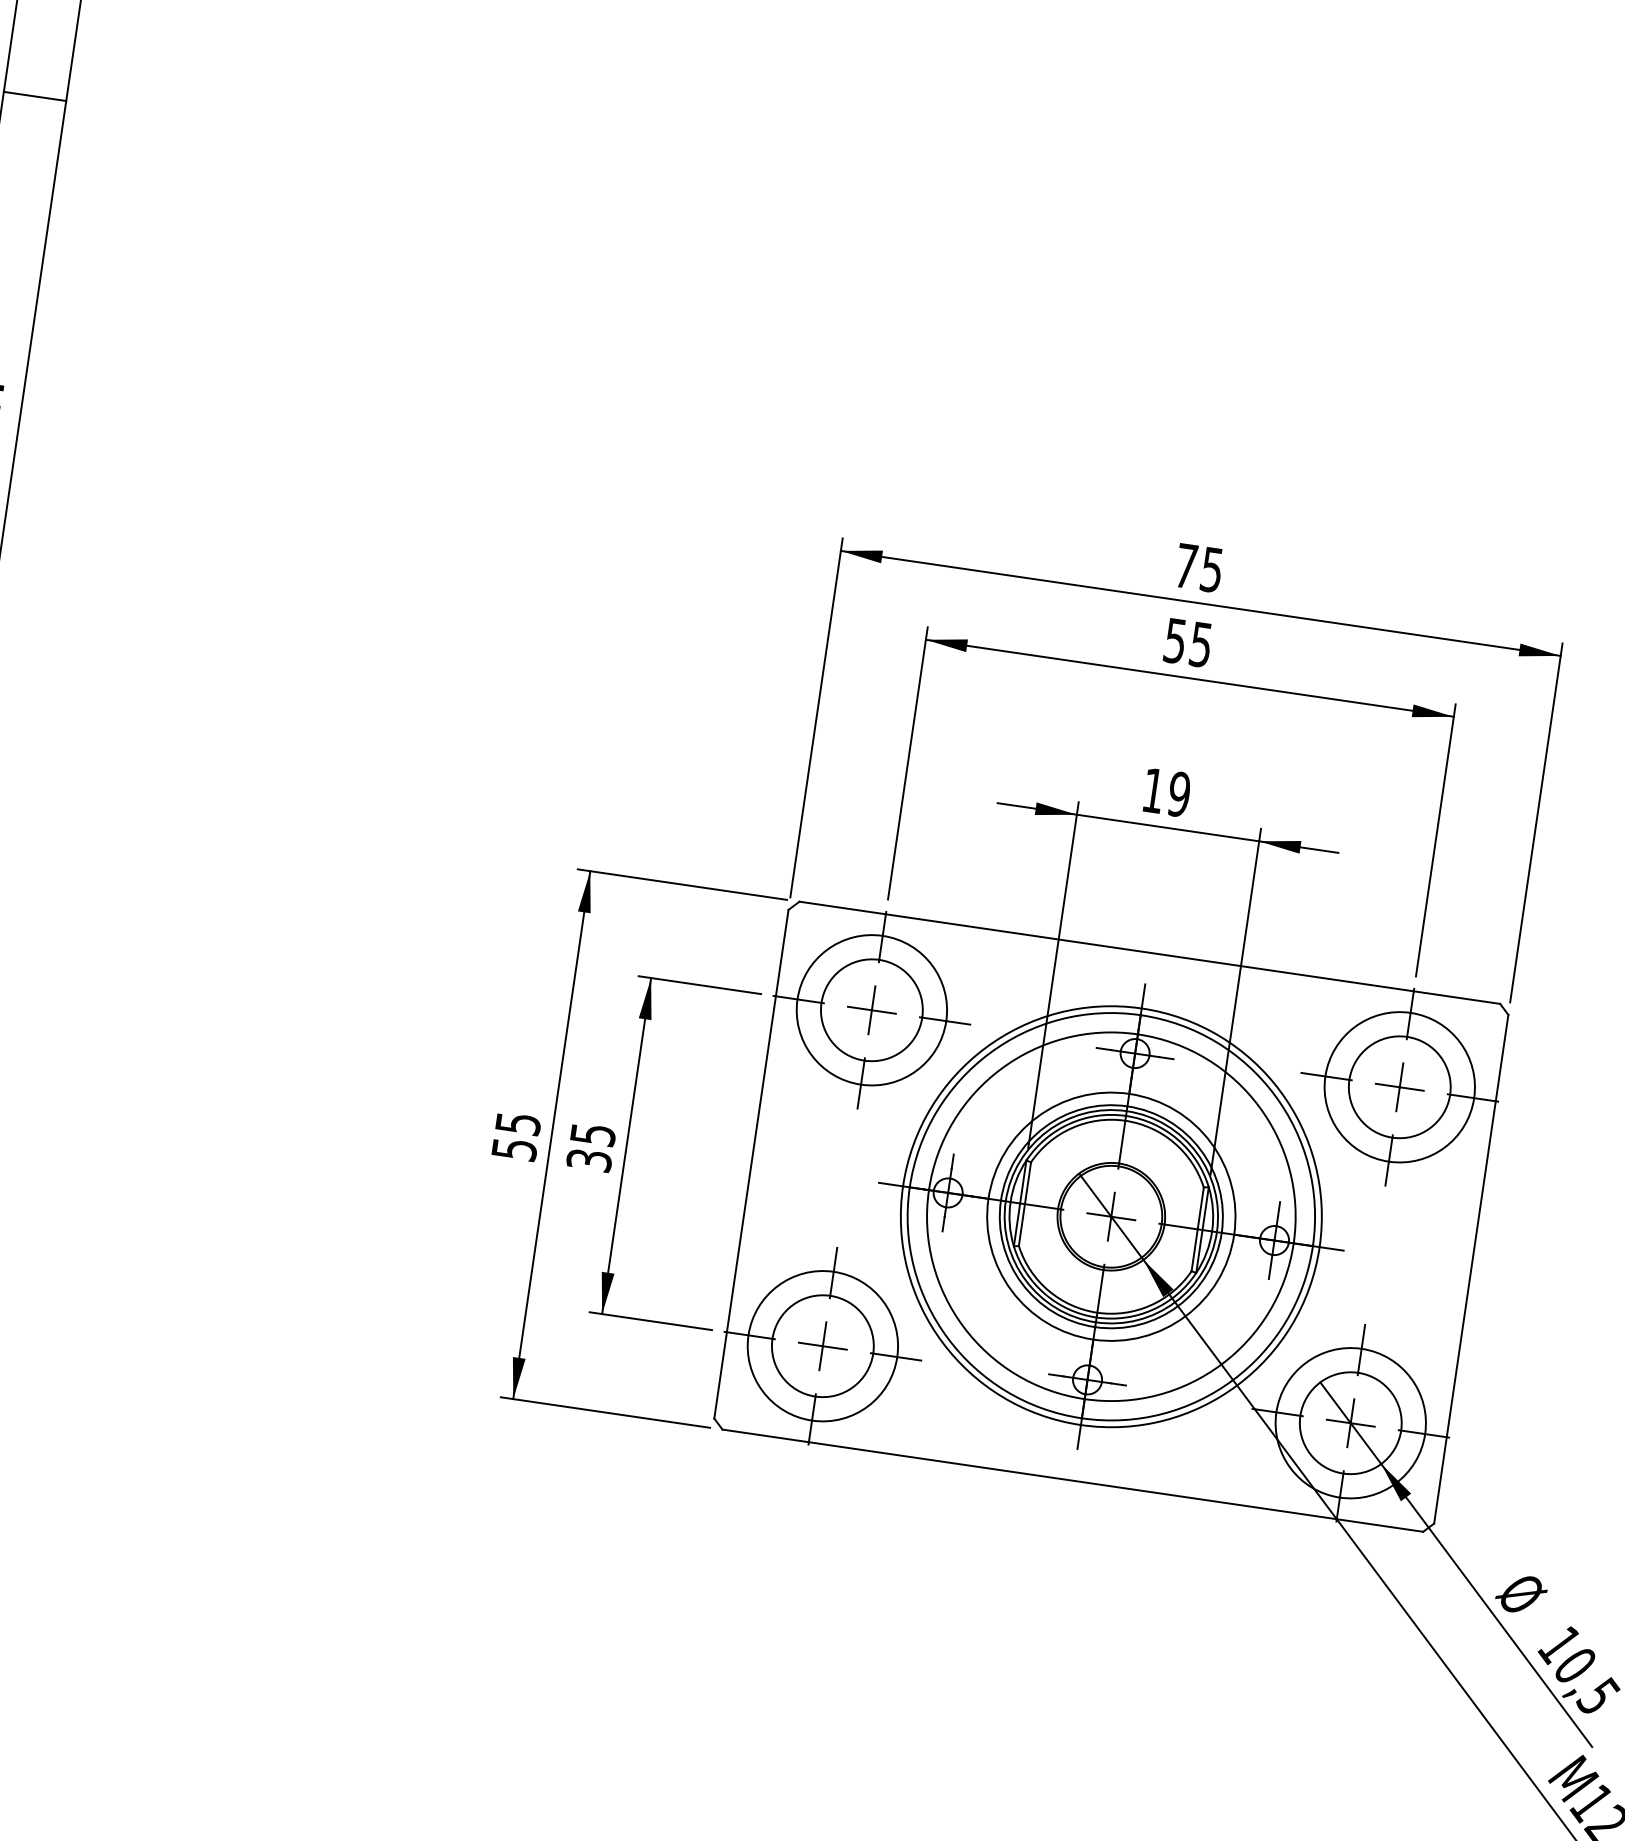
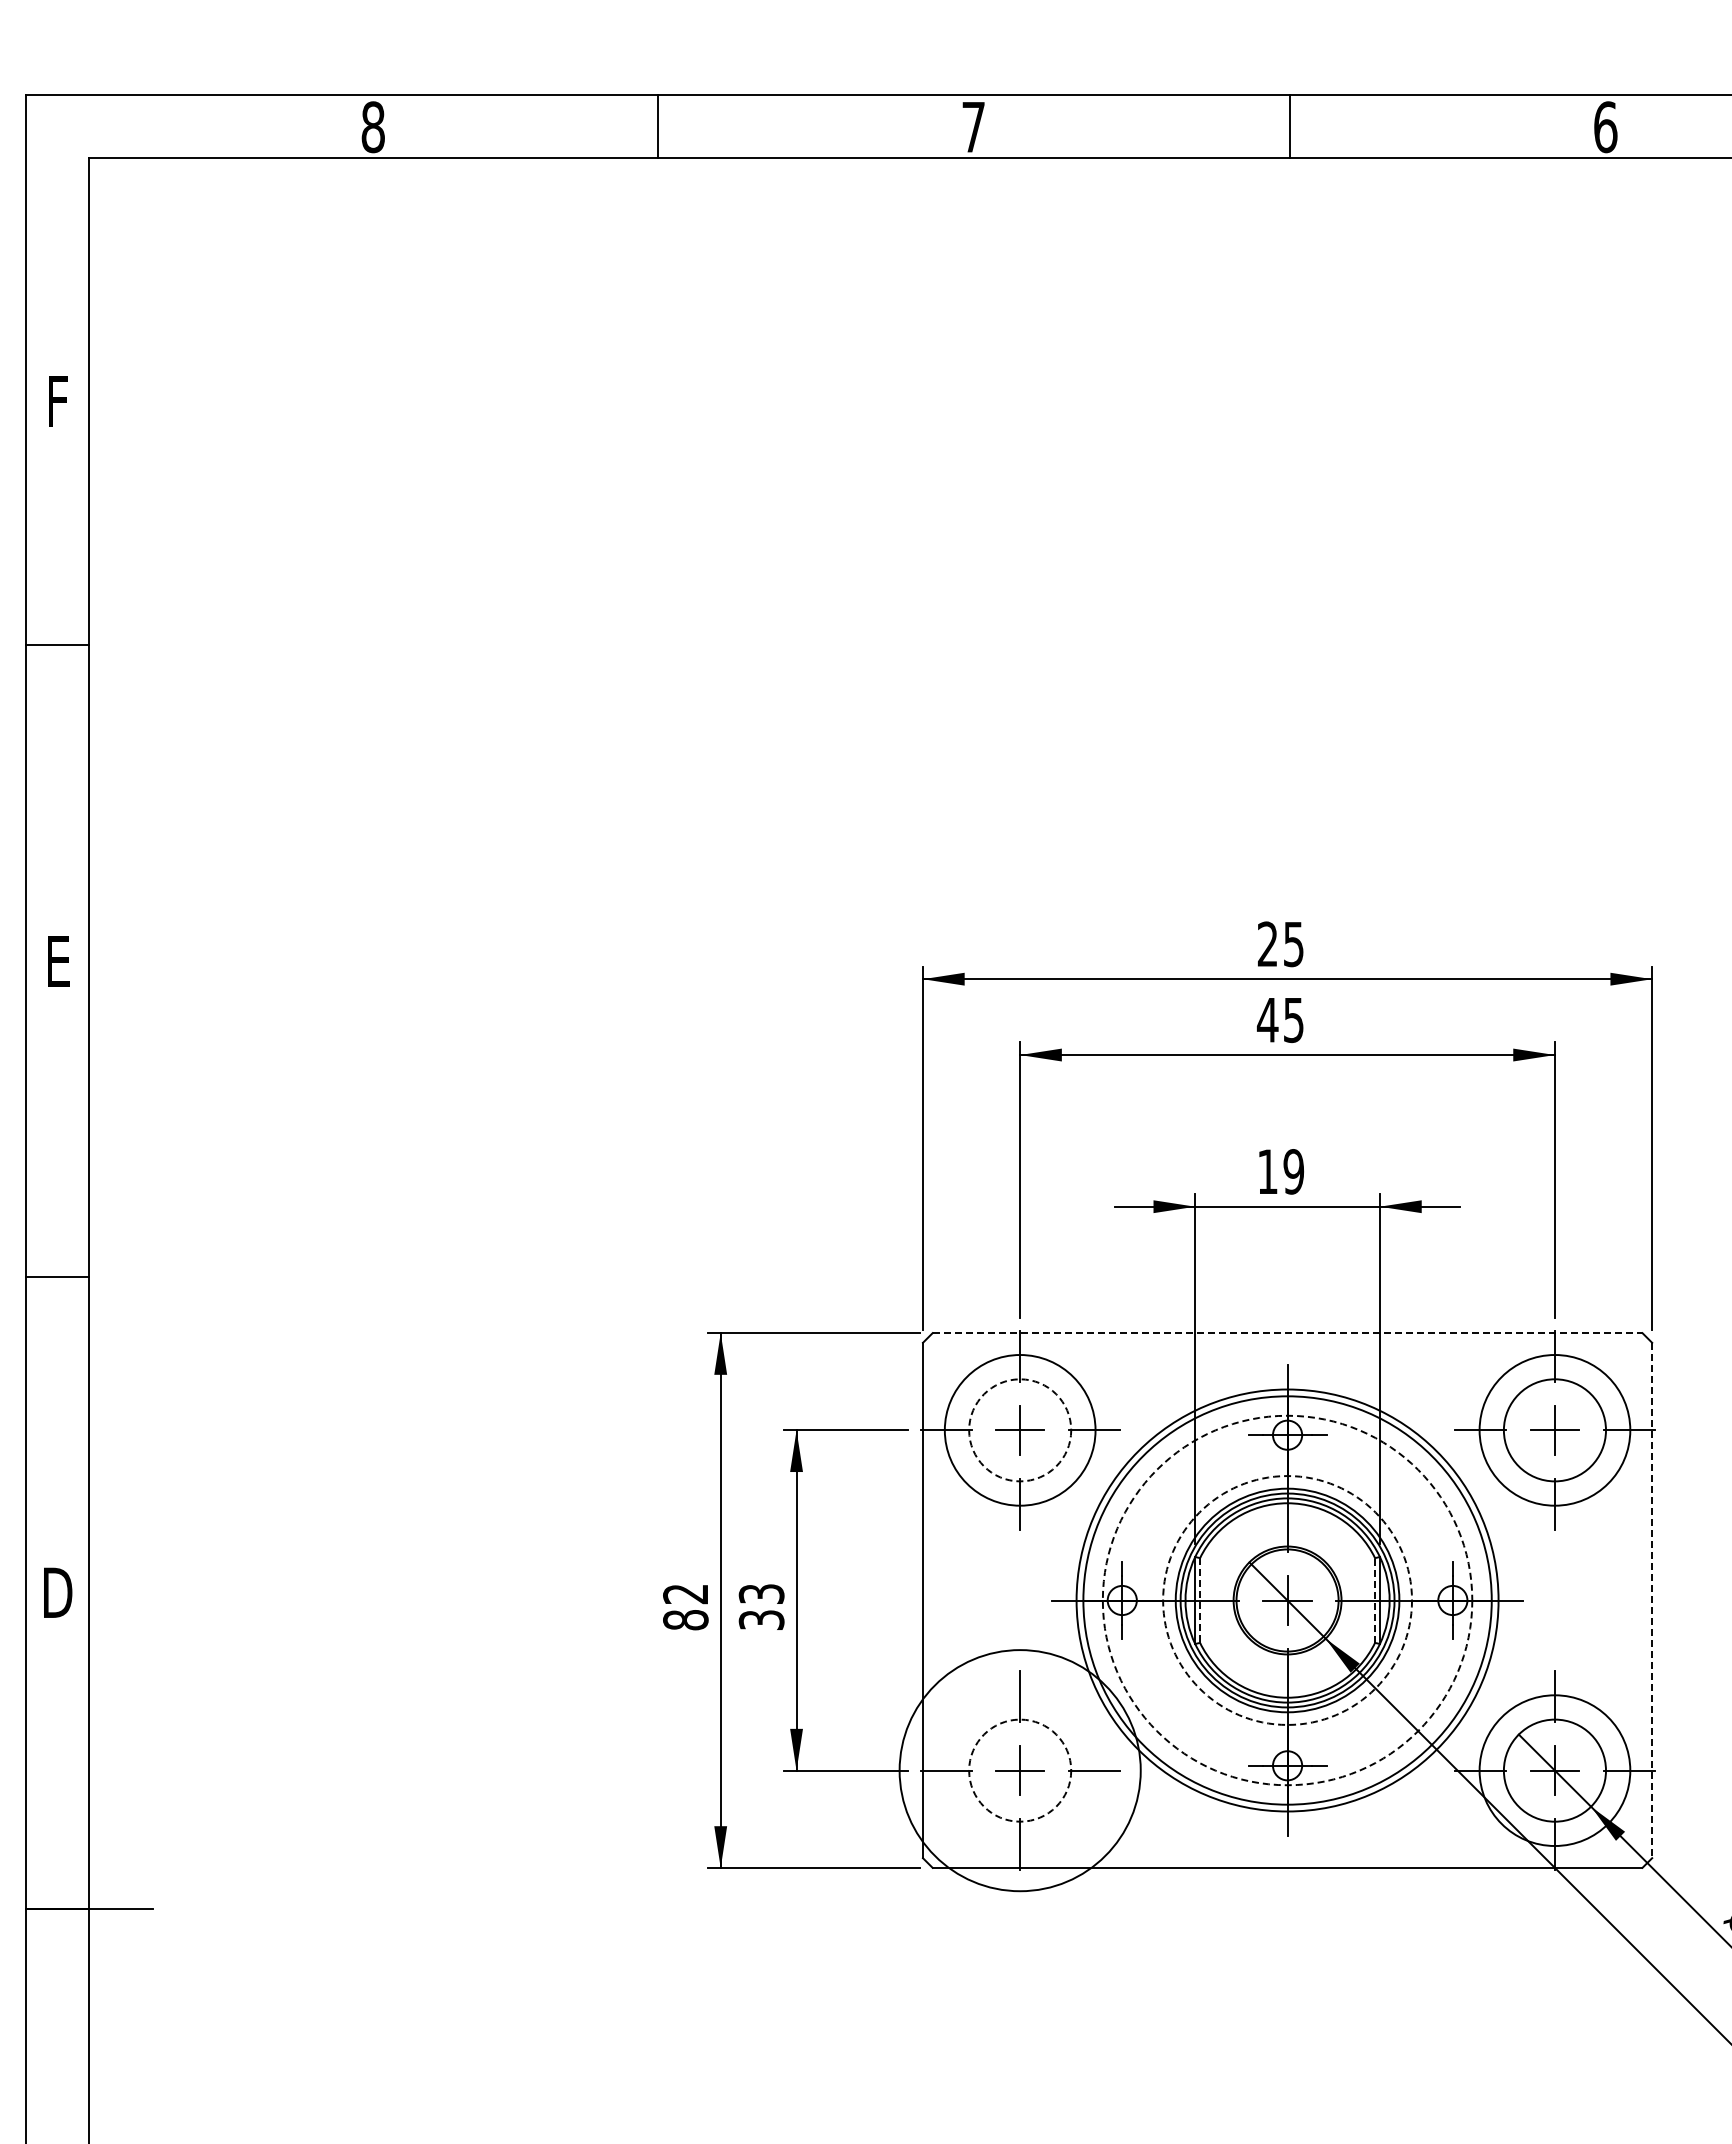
text: (1186, 565) -> (1267, 943), 75 -> 25
text: (1175, 641) -> (1267, 1020), 55 -> 45
line: (1149, 953) -> (1287, 1333), solid -> dashed
circle: (872, 1010) -> (1020, 1430), solid -> dashed
text: (592, 1133) -> (760, 1593), 35 -> 33
text: (515, 1136) -> (685, 1607), 55 -> 82
line: (1025, 1205) -> (1200, 1601), solid -> dashed
circle: (1111, 1216) -> (1287, 1600), solid -> dashed
circle: (1111, 1216) -> (1287, 1600), solid -> dashed
line: (1198, 1229) -> (1375, 1600), solid -> dashed
line: (1471, 1269) -> (1652, 1600), solid -> dashed
circle: (822, 1345) -> (1019, 1770), size x1.6
circle: (823, 1346) -> (1020, 1770), solid -> dashed

